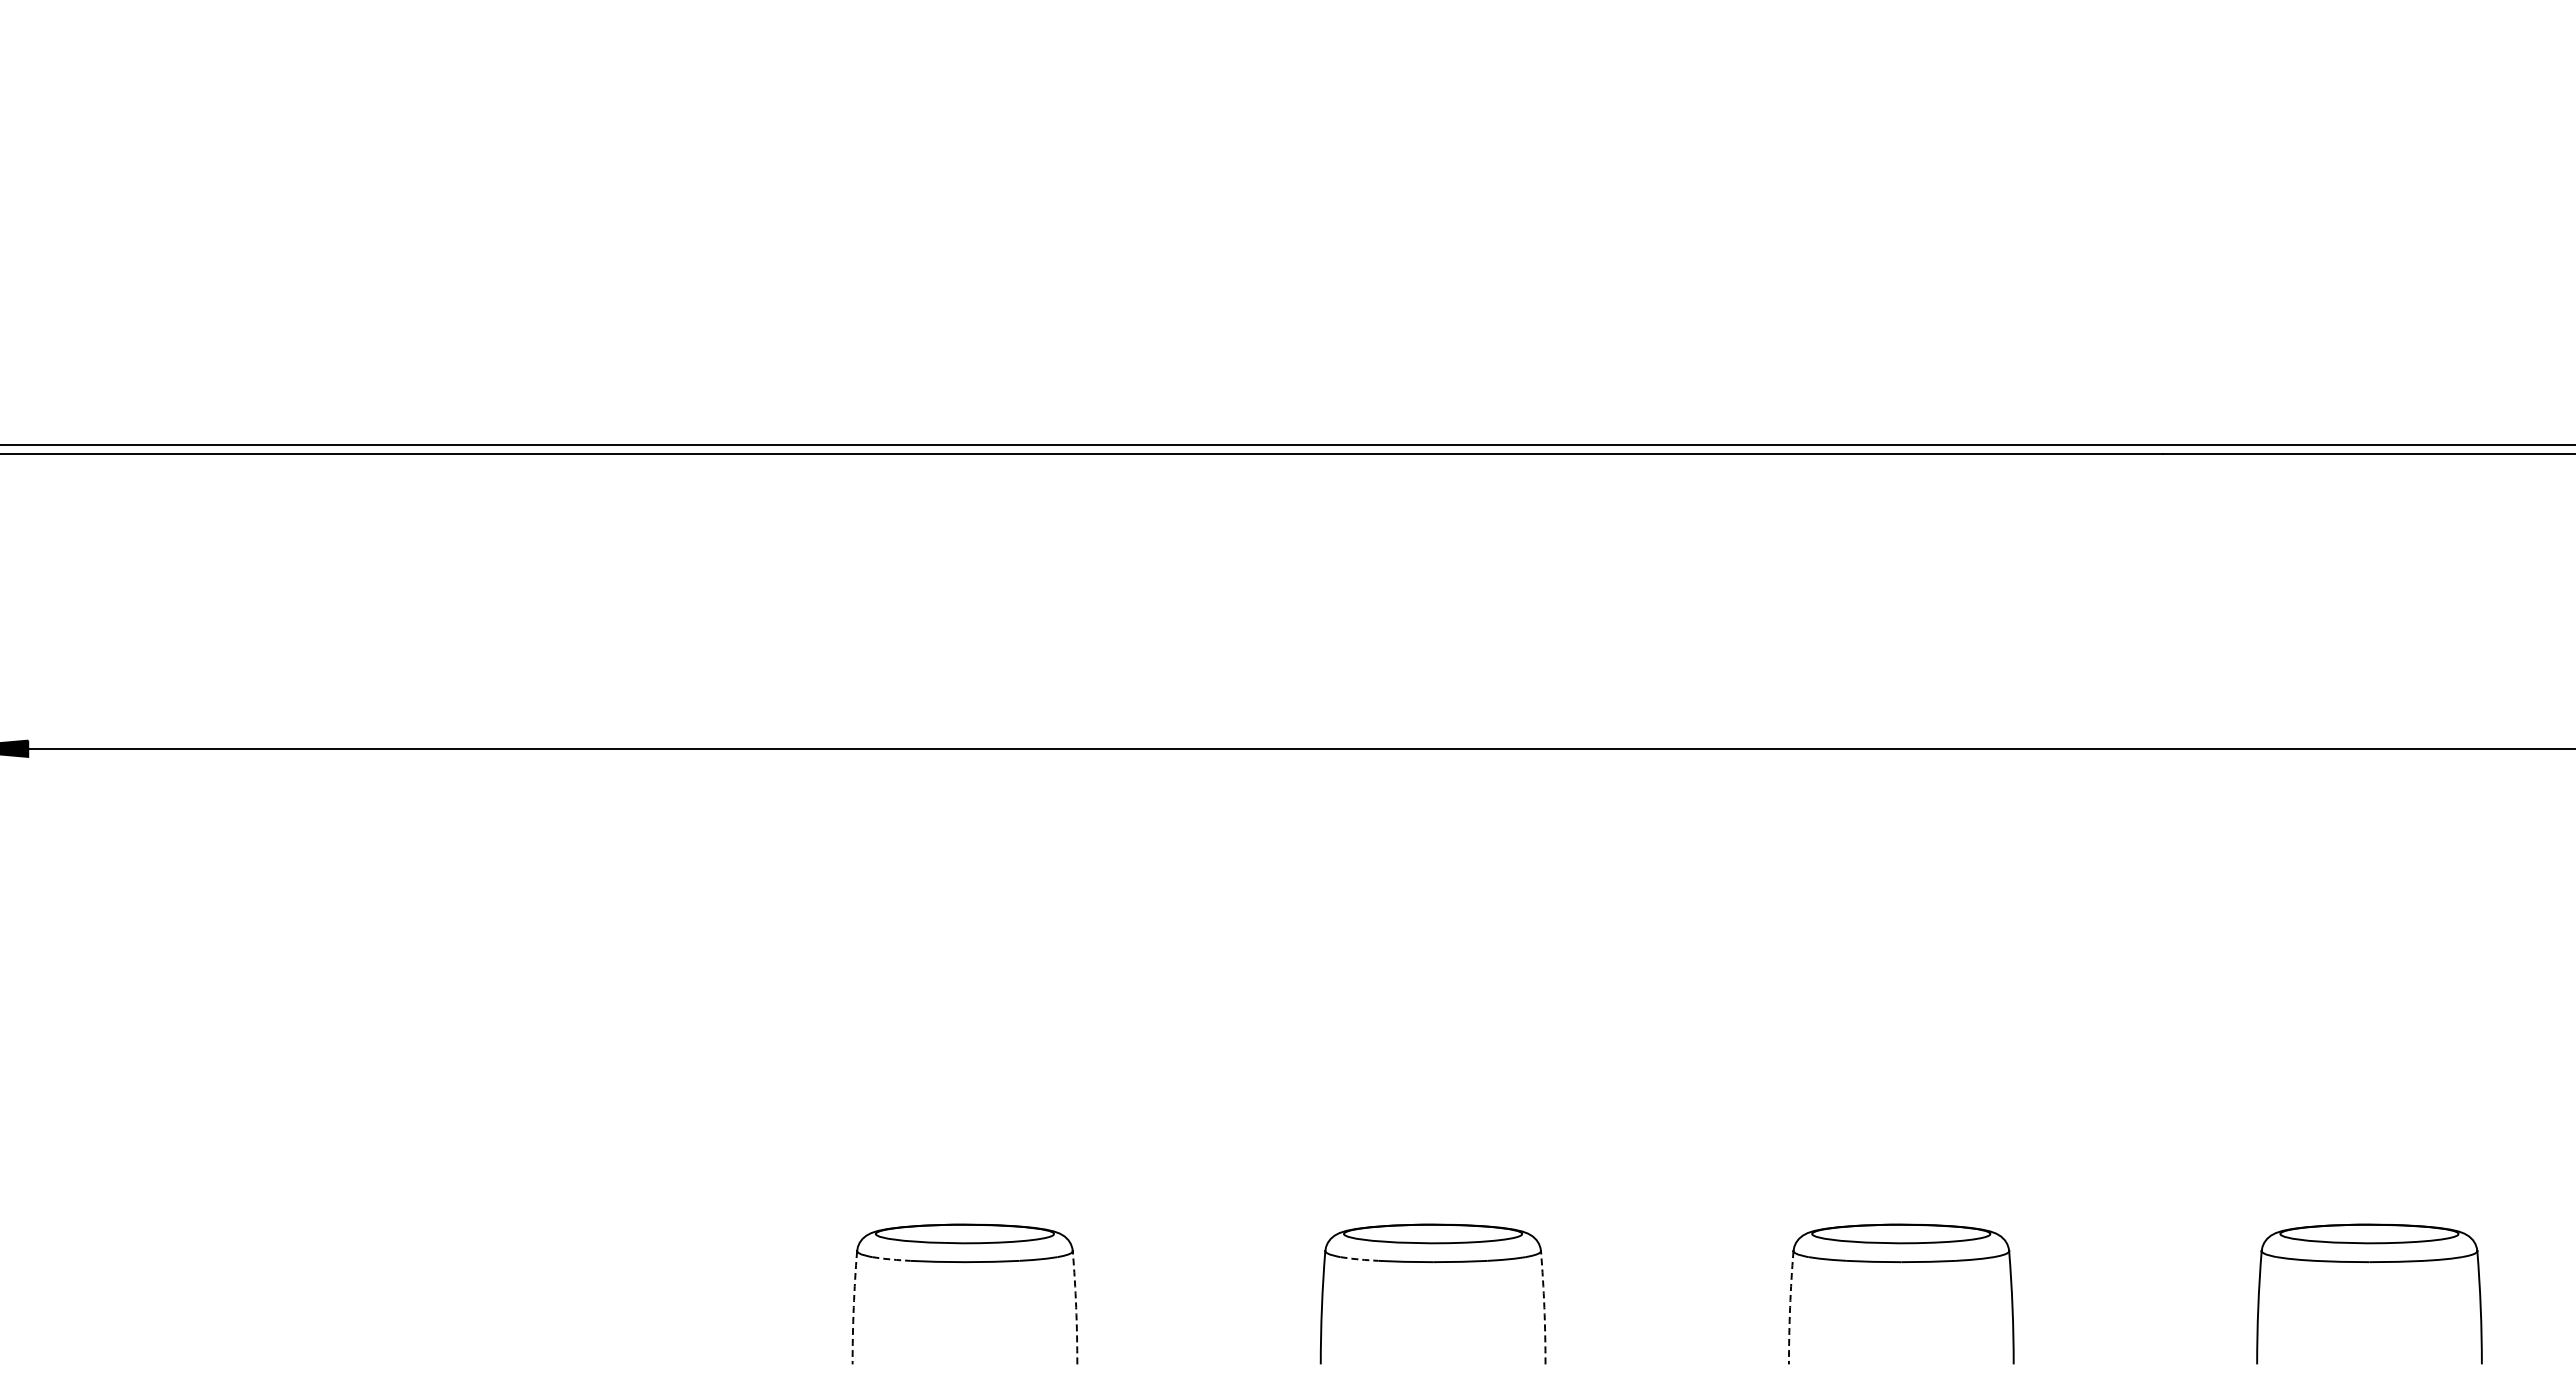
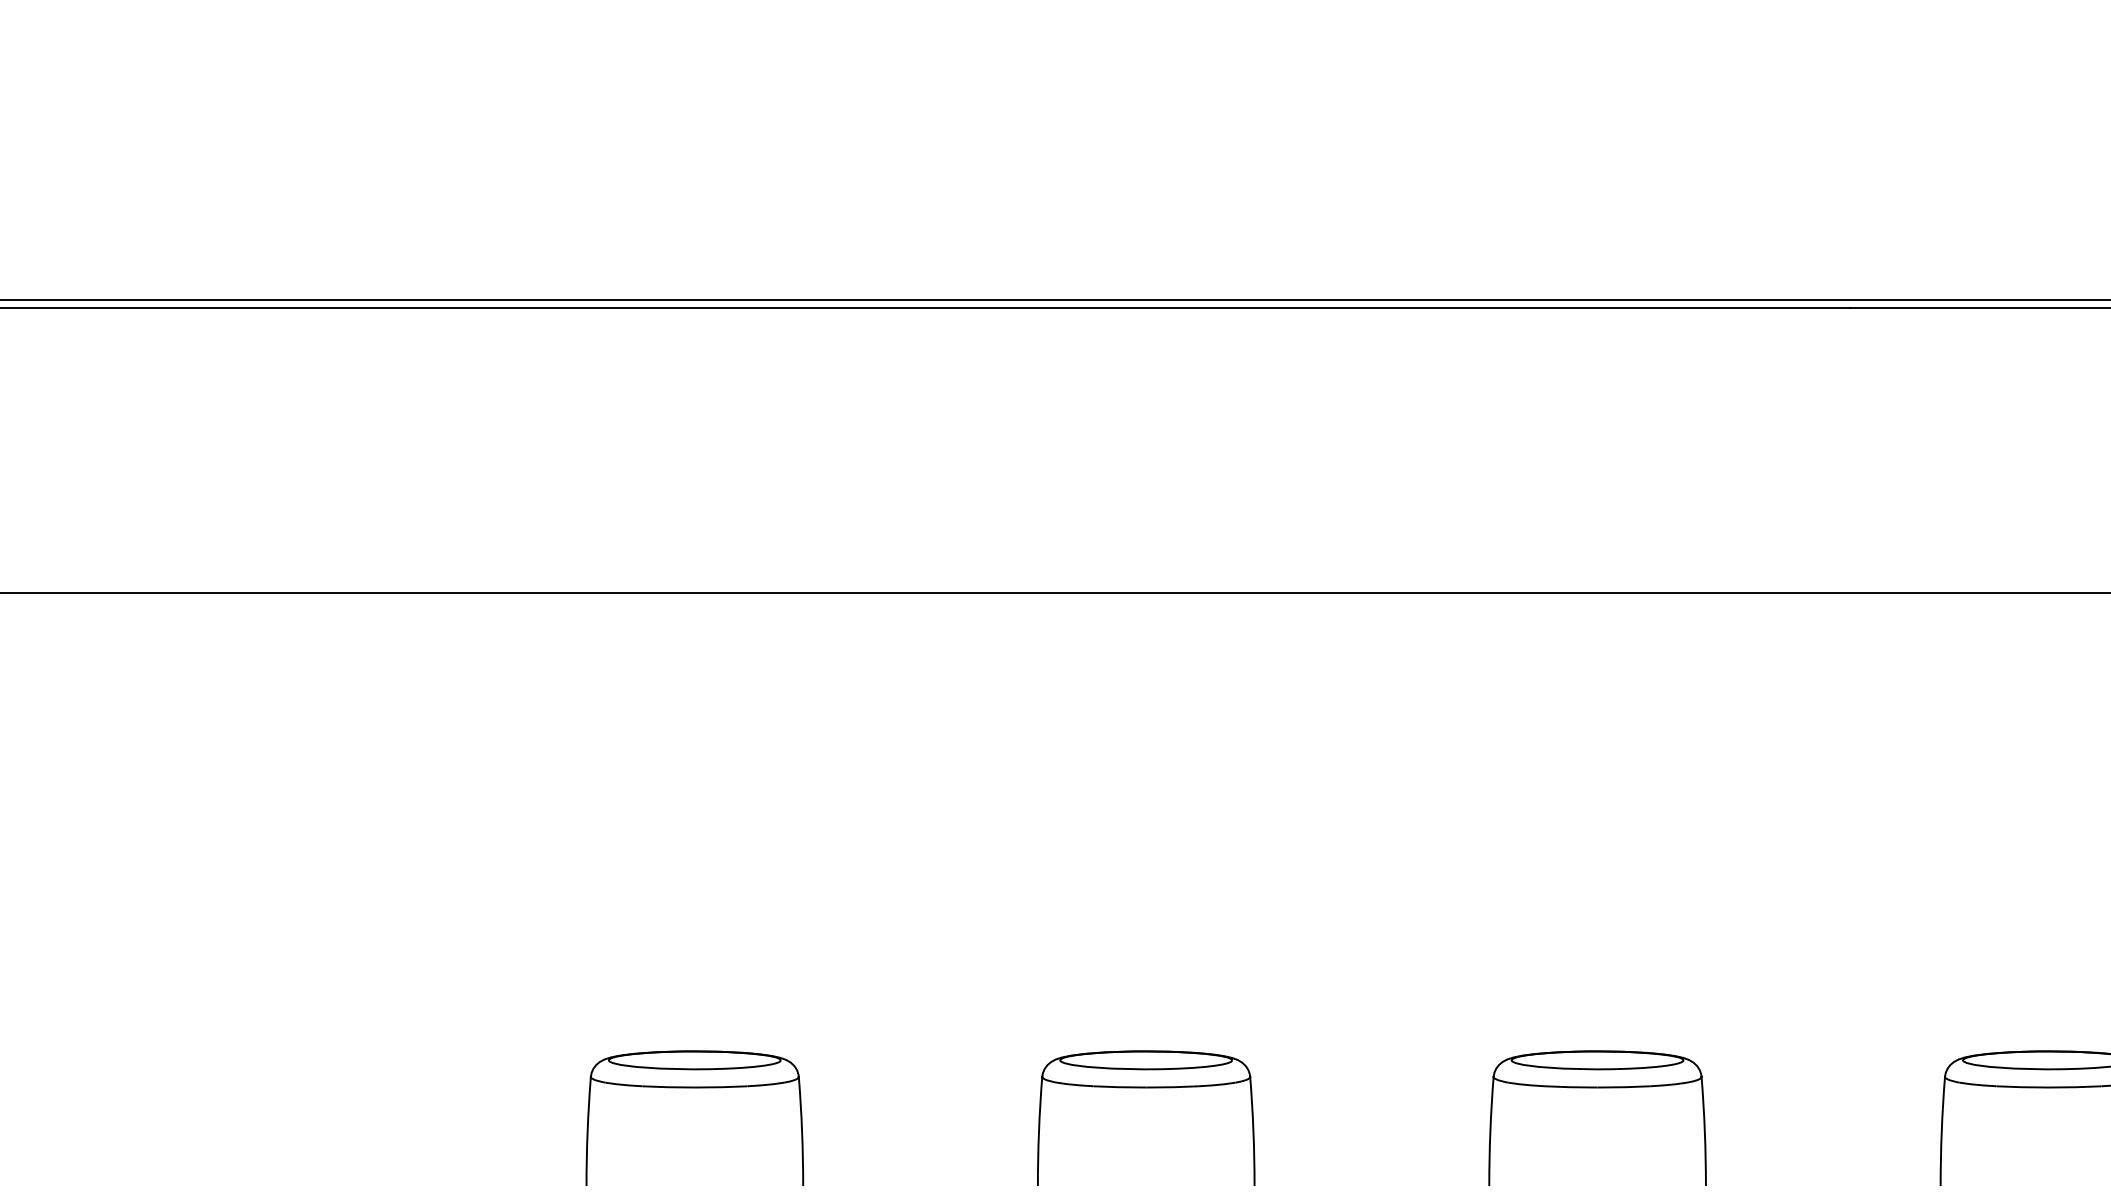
line: (891, 1259) -> (624, 1084), dashed -> solid
line: (1359, 1259) -> (1075, 1084), dashed -> solid
arc: (853, 1307) -> (587, 1131), dashed -> solid
arc: (1076, 1307) -> (802, 1131), dashed -> solid
arc: (1544, 1307) -> (1253, 1131), dashed -> solid
arc: (1790, 1307) -> (1490, 1131), dashed -> solid

